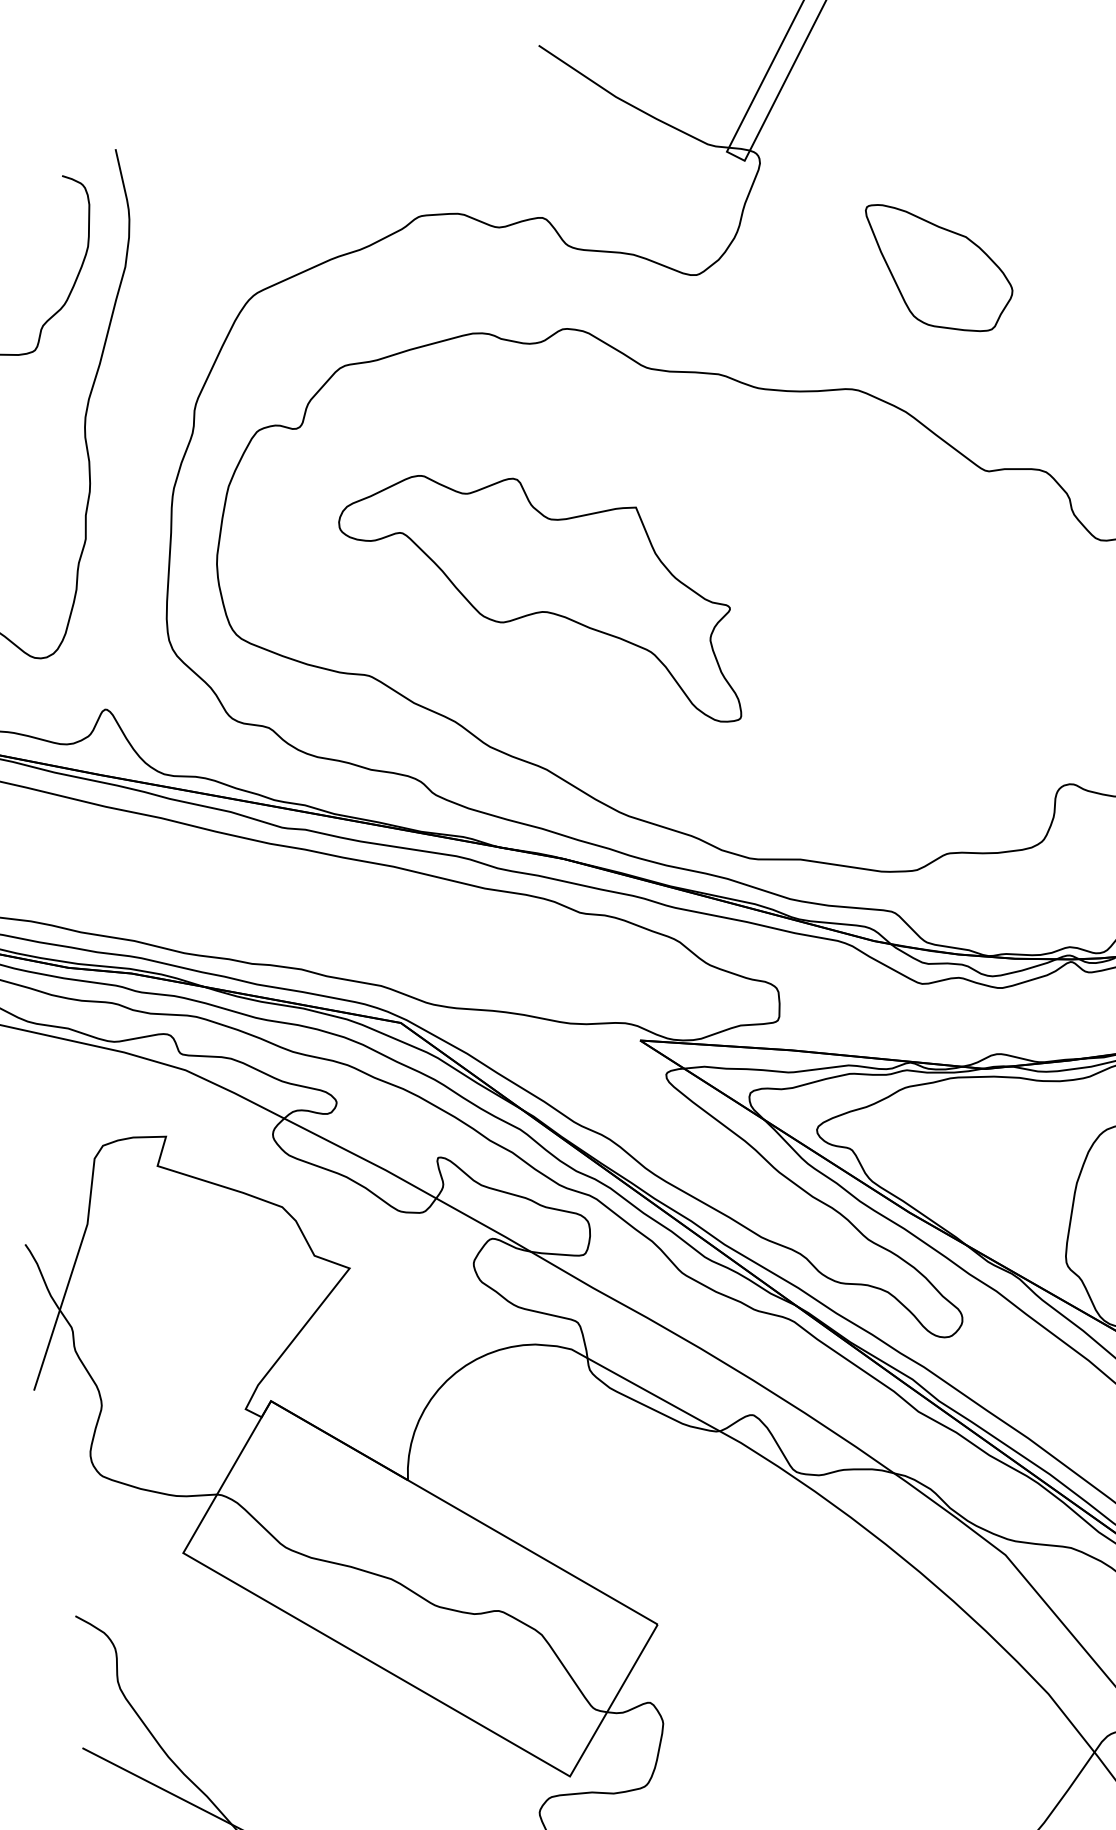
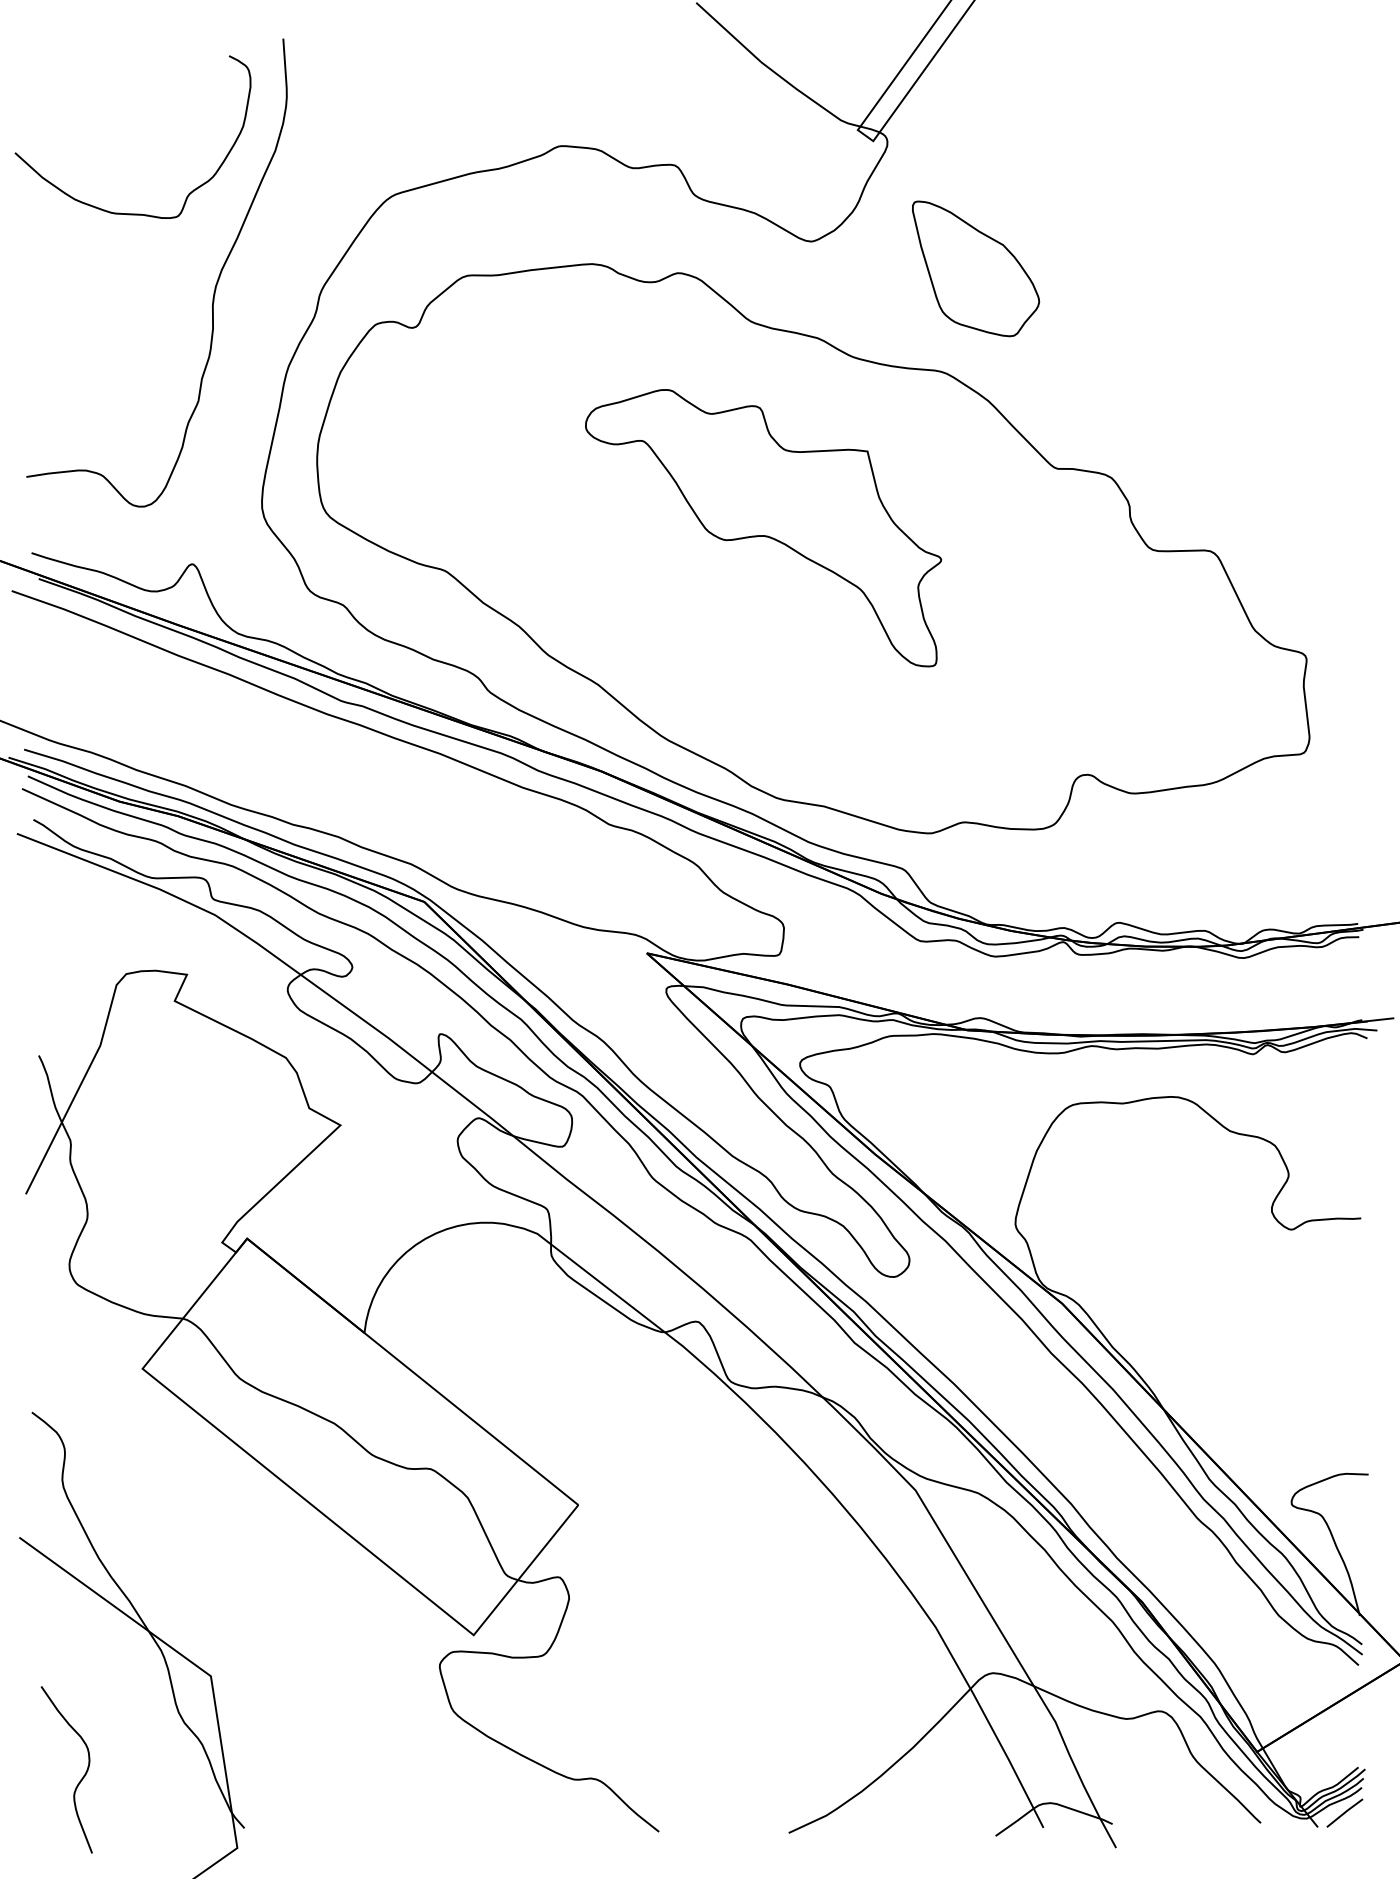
part: (941, 265) -> (976, 268), moved
part: (540, 604) -> (763, 528), moved

